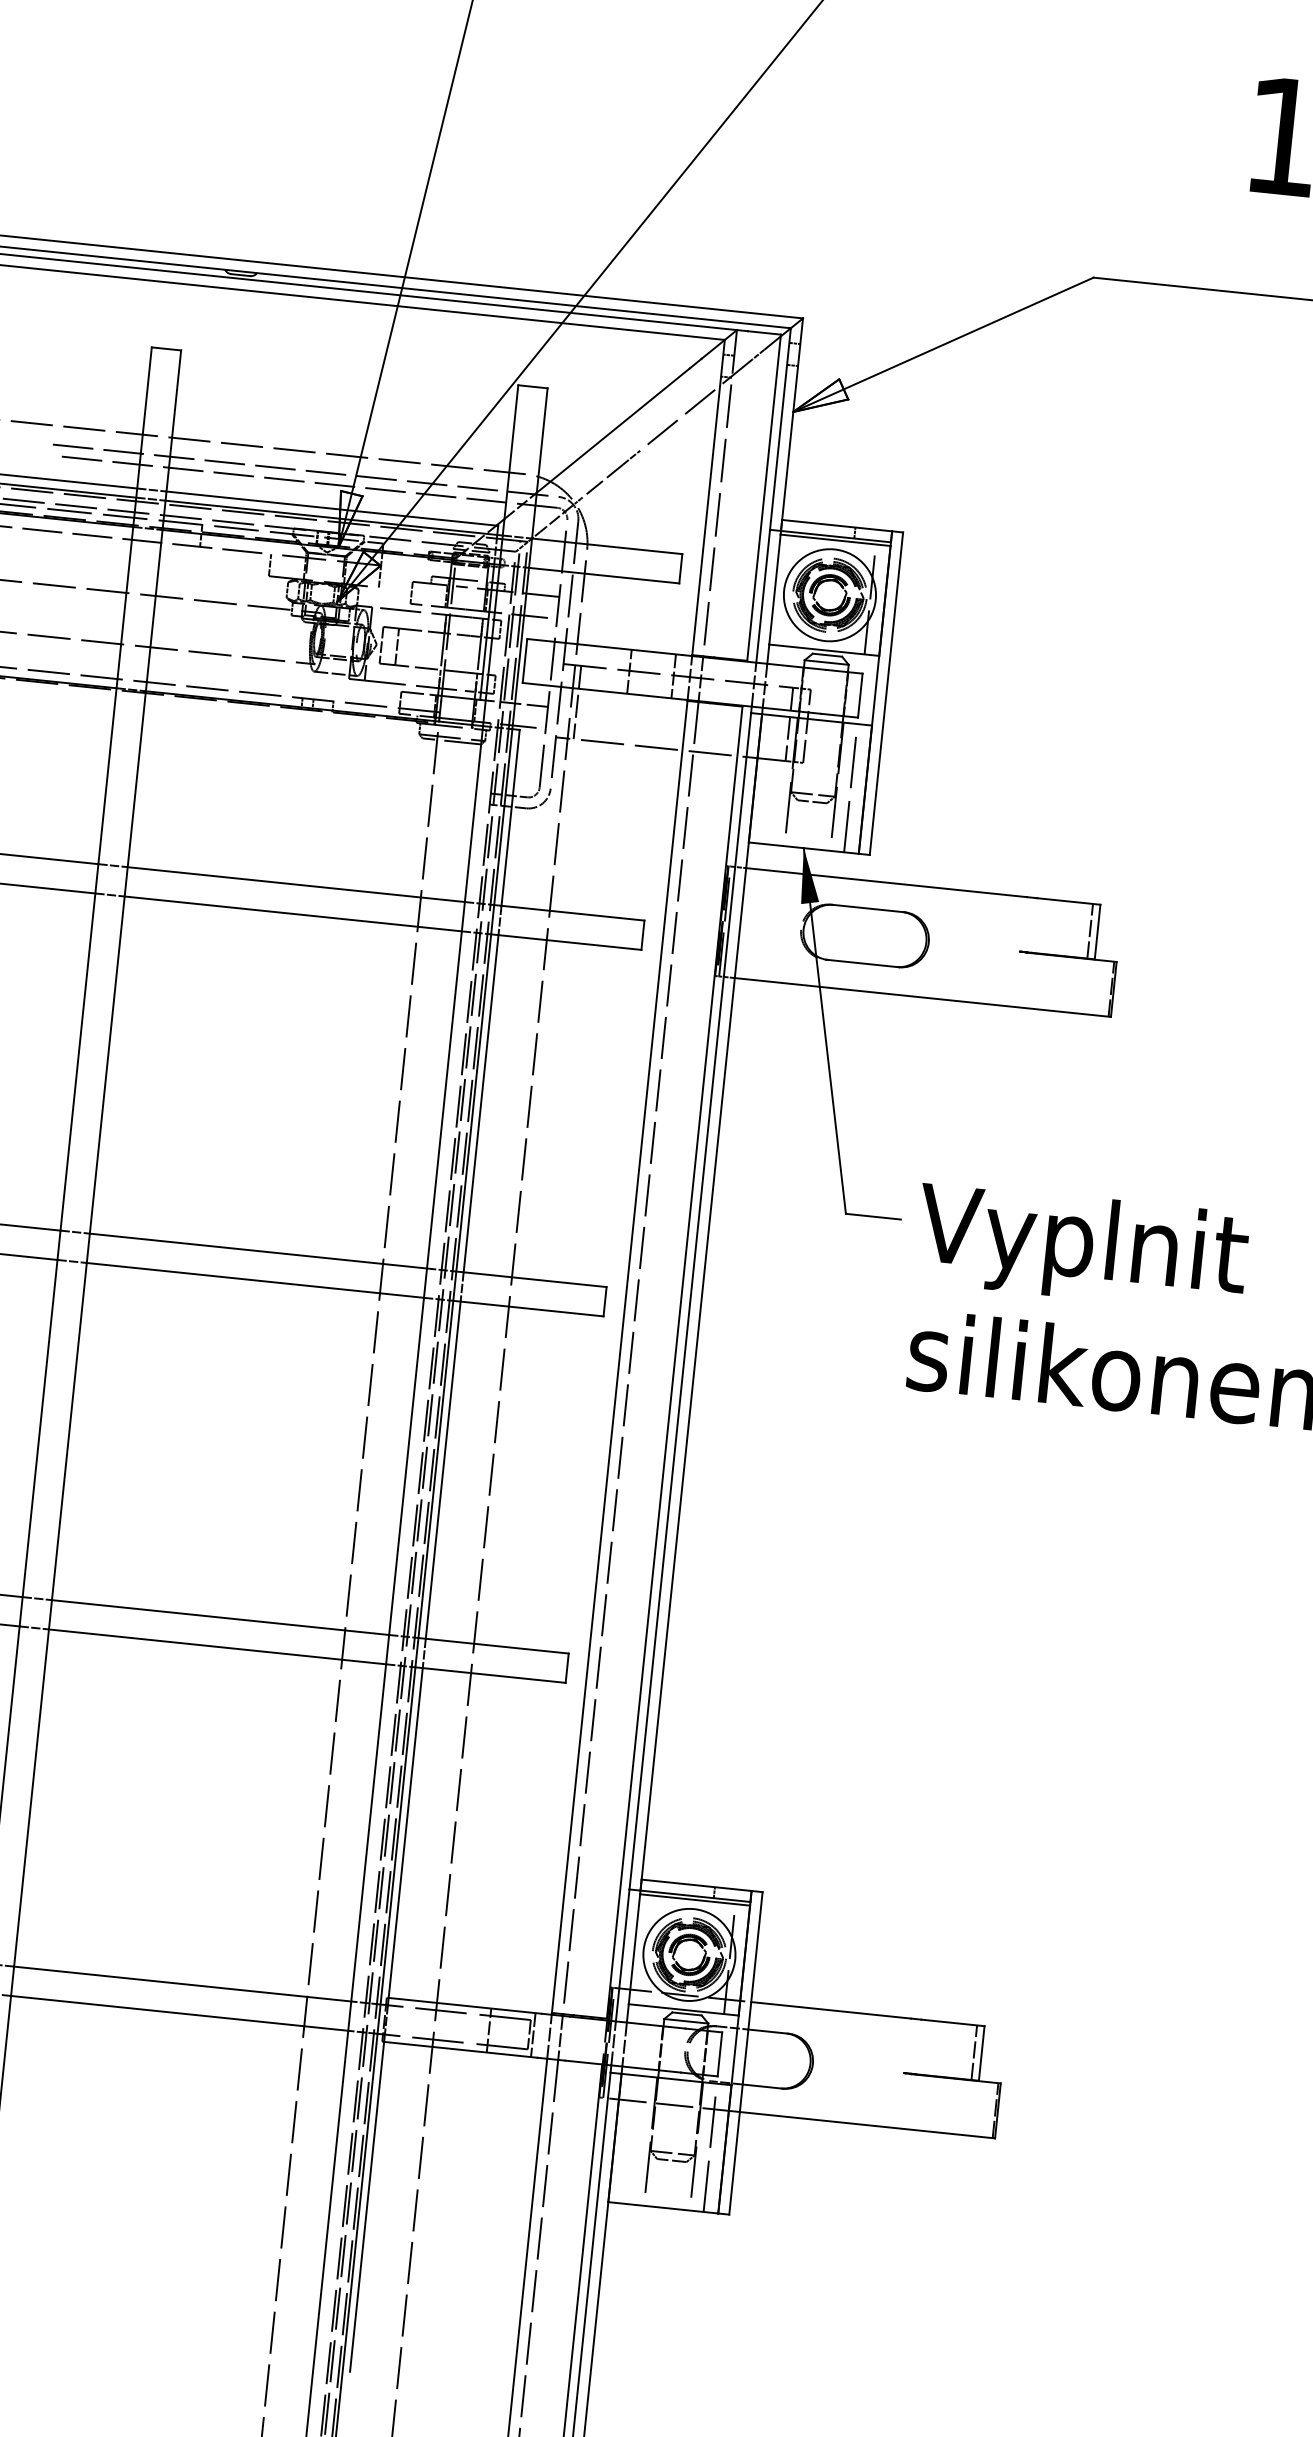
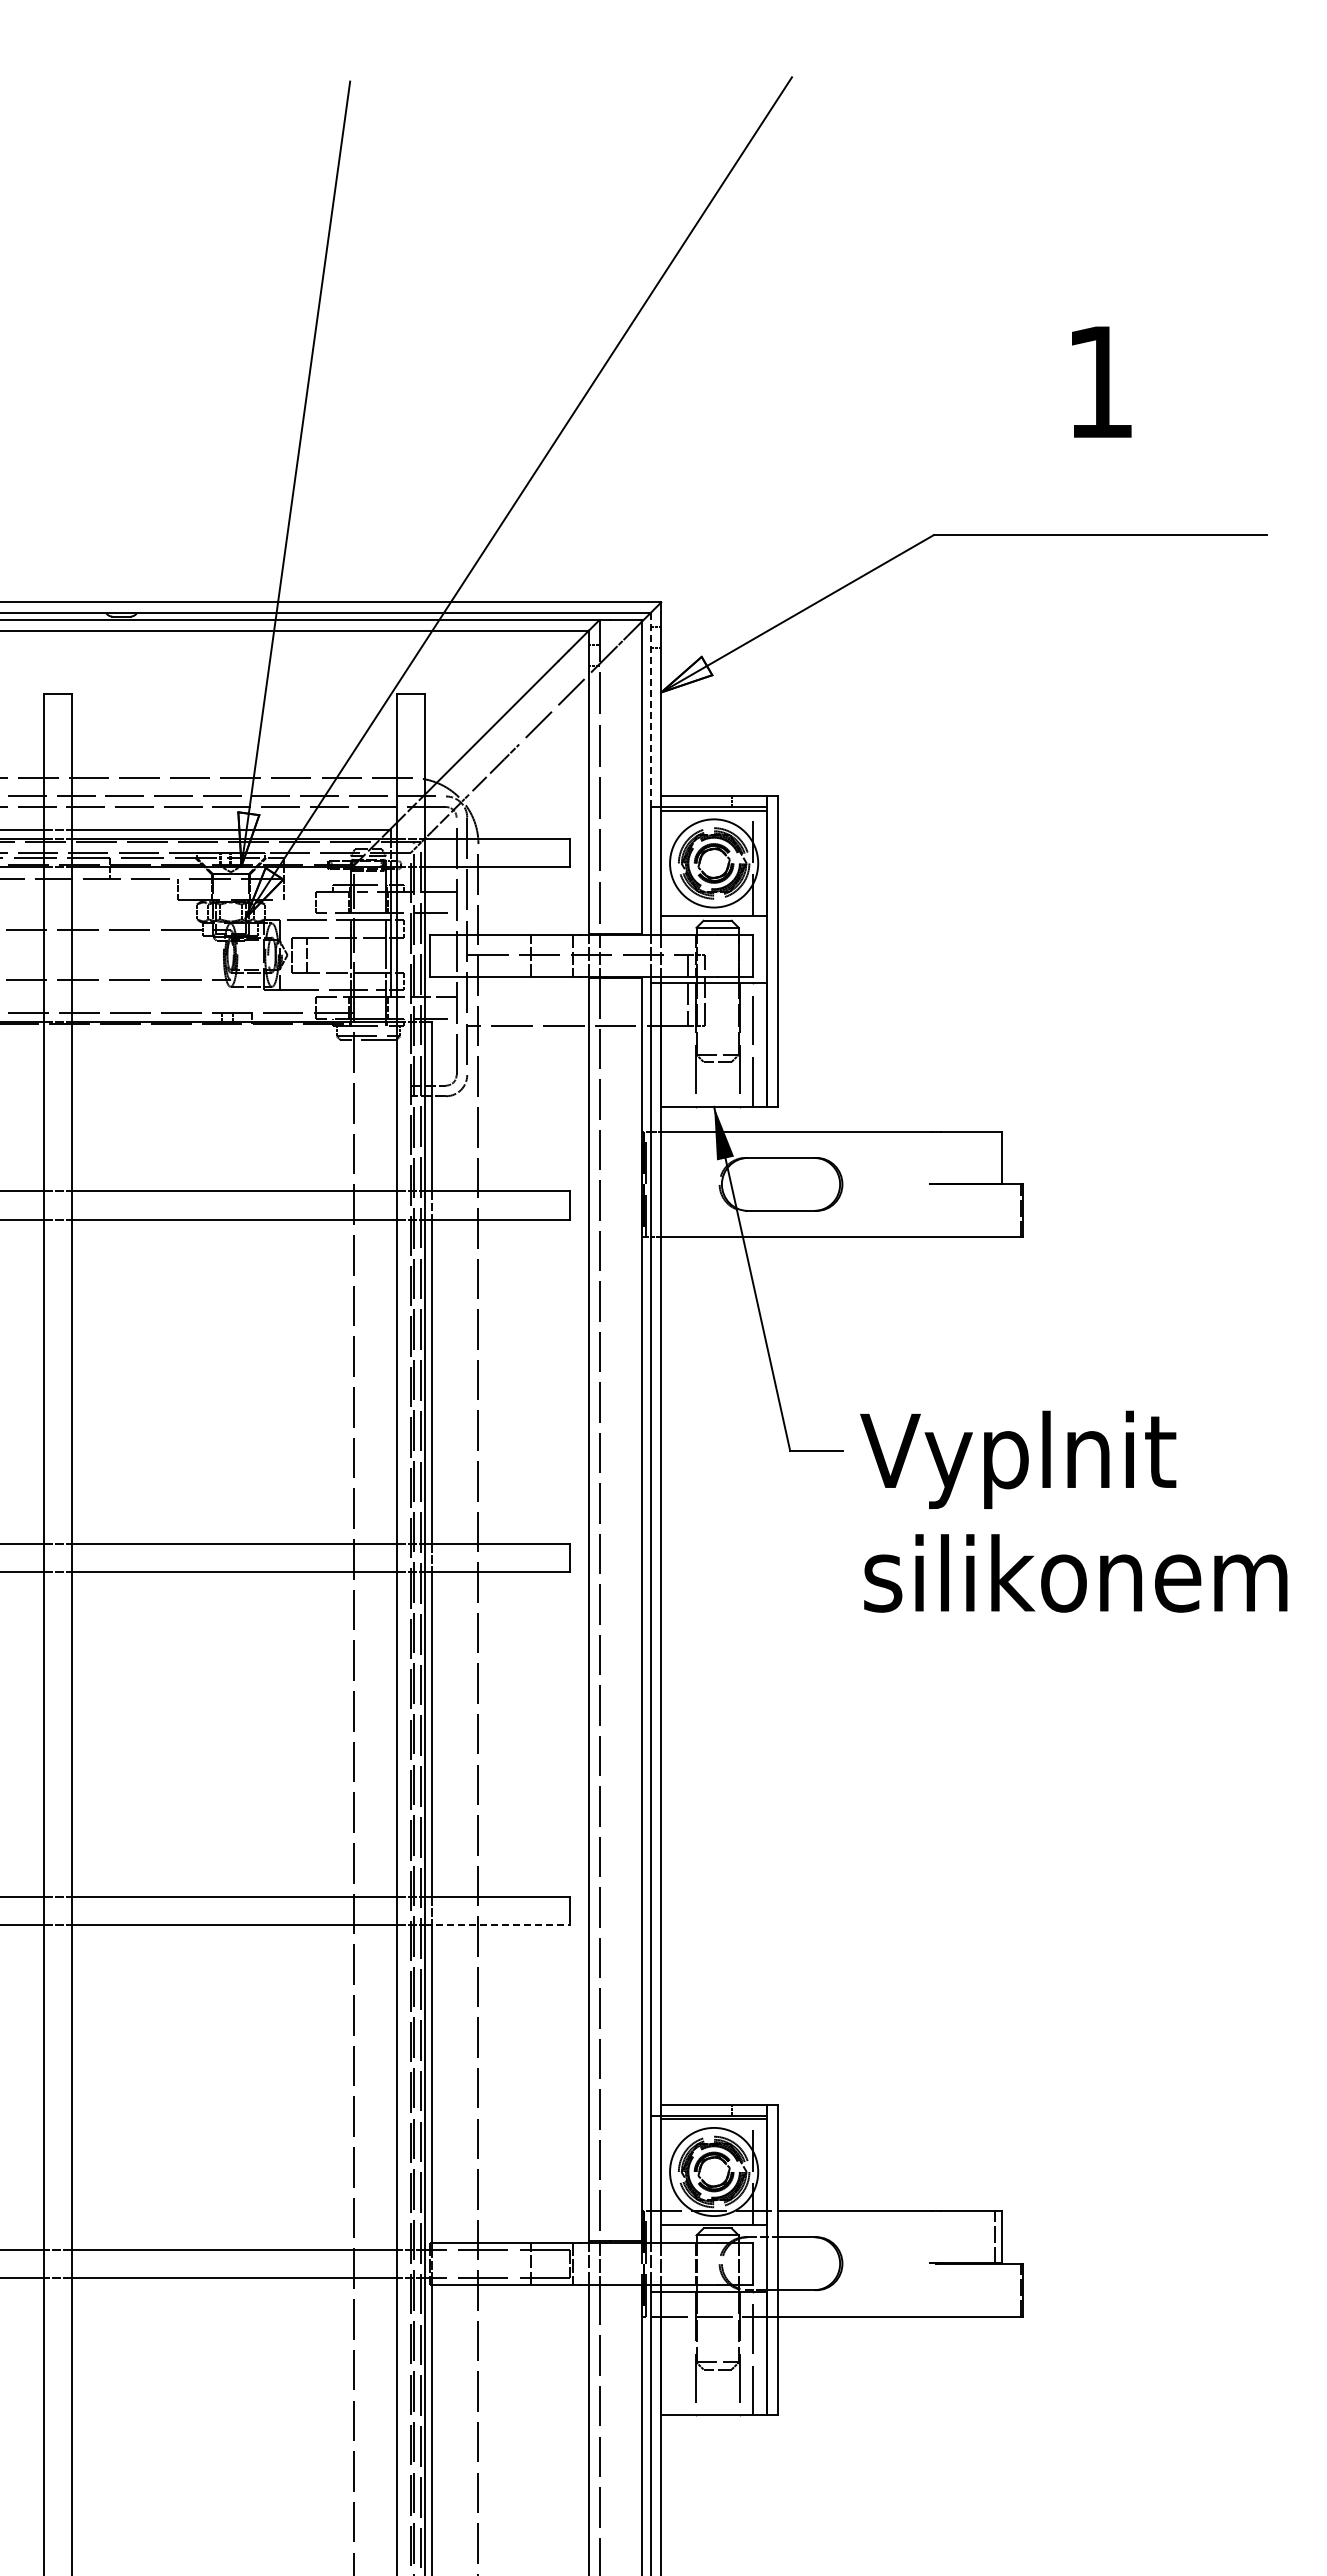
line: (780, 429) -> (650, 710), solid -> dashed
line: (577, 702) -> (484, 990), removed
line: (1089, 930) -> (994, 1157), removed
line: (490, 1675) -> (497, 1925), solid -> dashed

